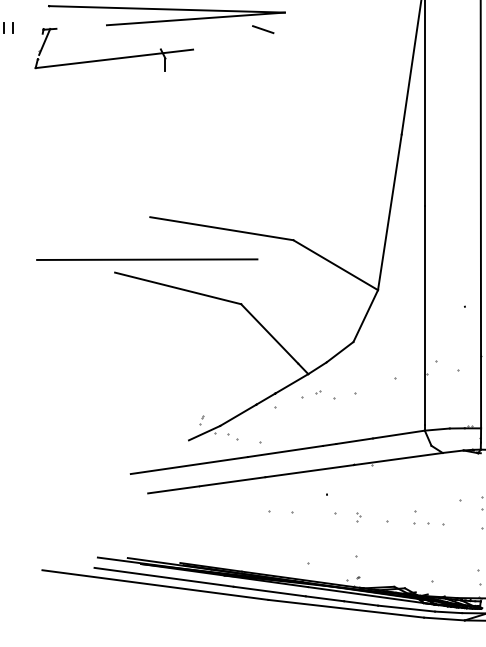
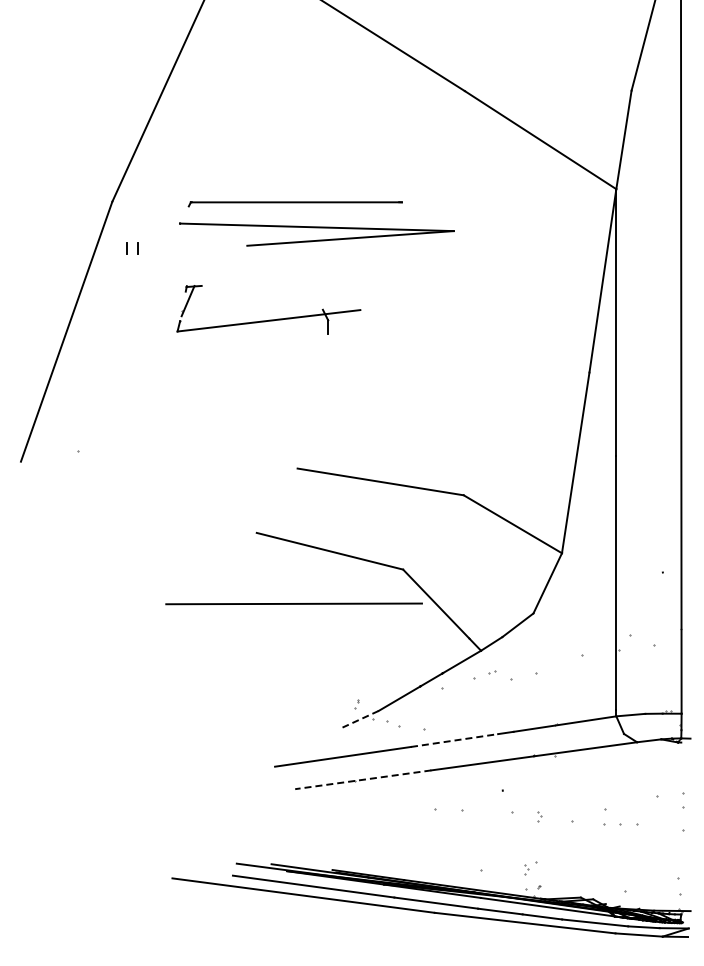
line: (263, 29) -> (428, 250), removed
part: (114, 57) -> (269, 319), moved
line: (146, 259) -> (293, 603), moved
line: (204, 433) -> (360, 719), solid -> dashed
line: (286, 451) -> (455, 740), solid -> dashed
line: (207, 485) -> (363, 779), solid -> dashed
part: (347, 562) -> (526, 869), added

